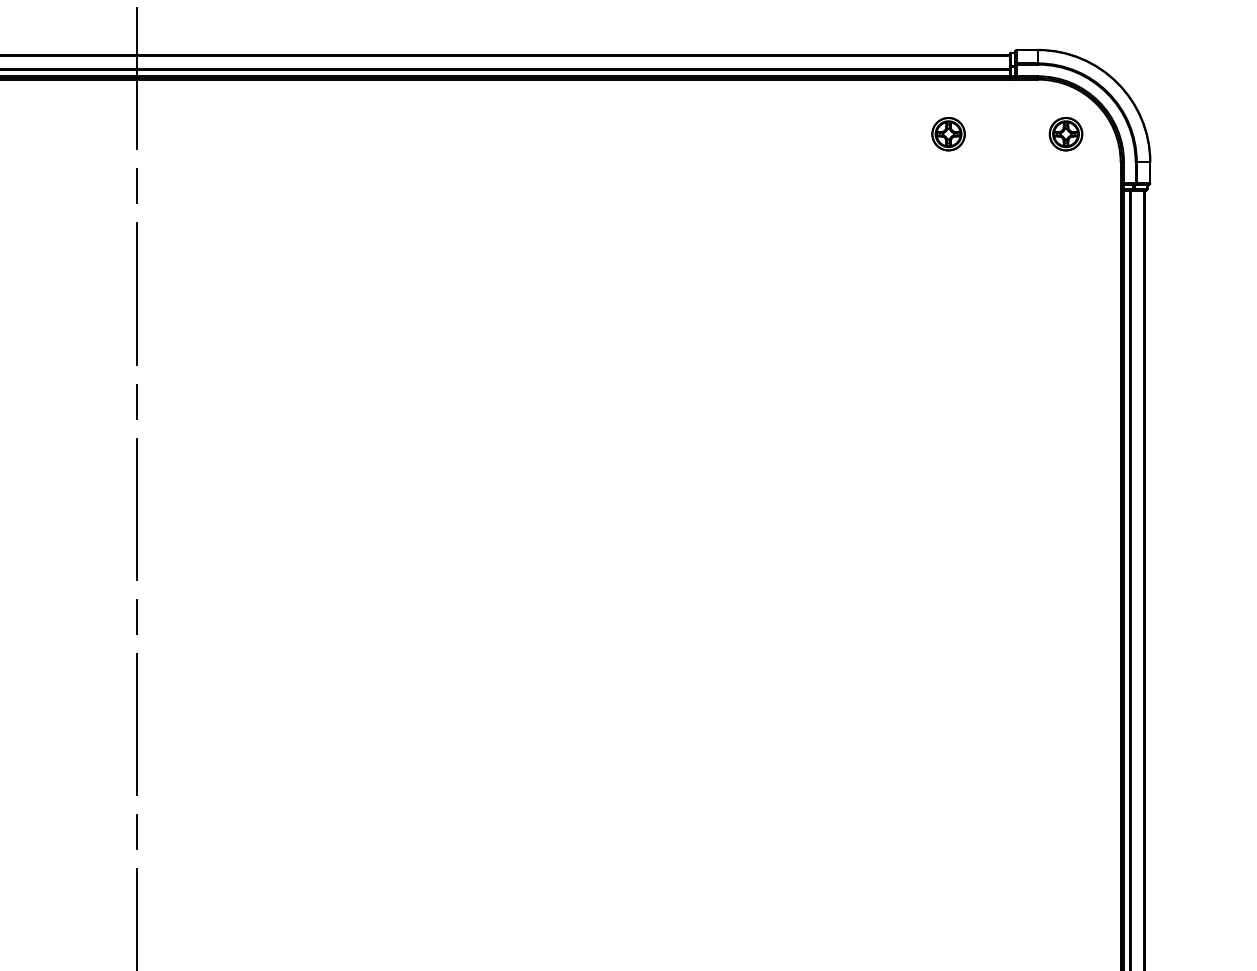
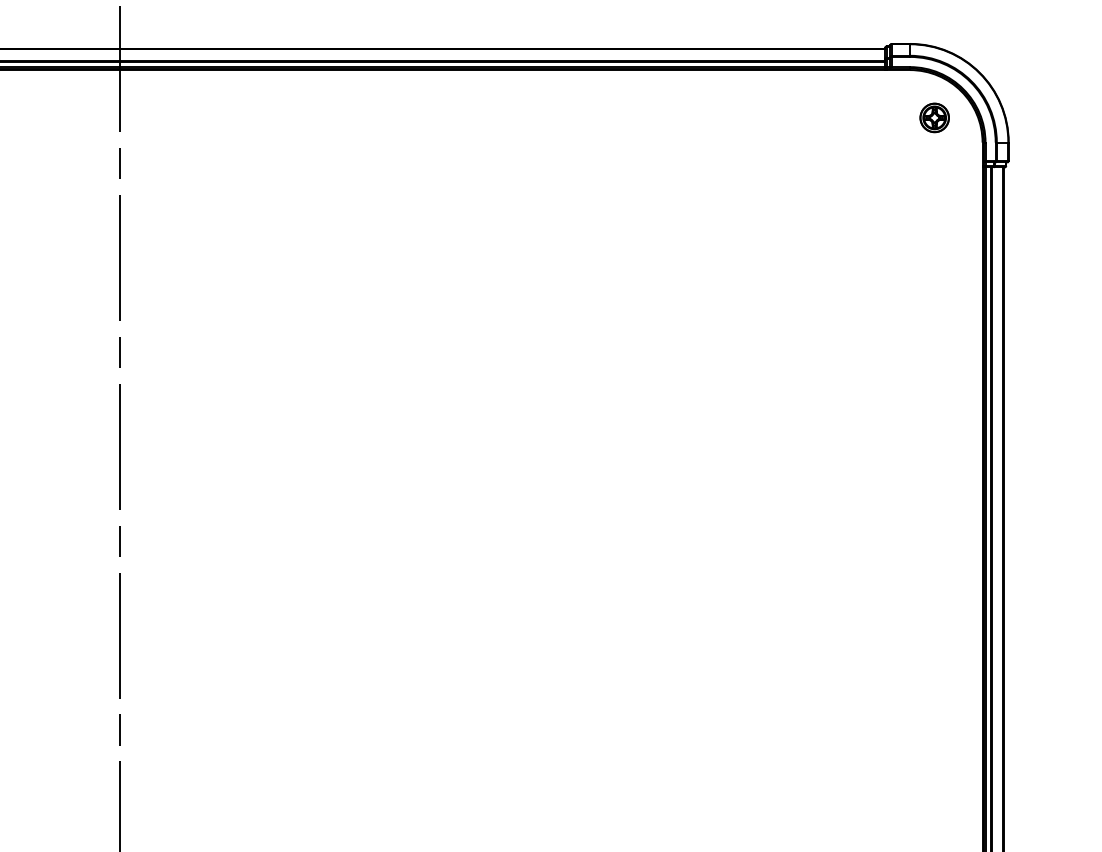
part: (948, 133) -> (831, 117), removed

